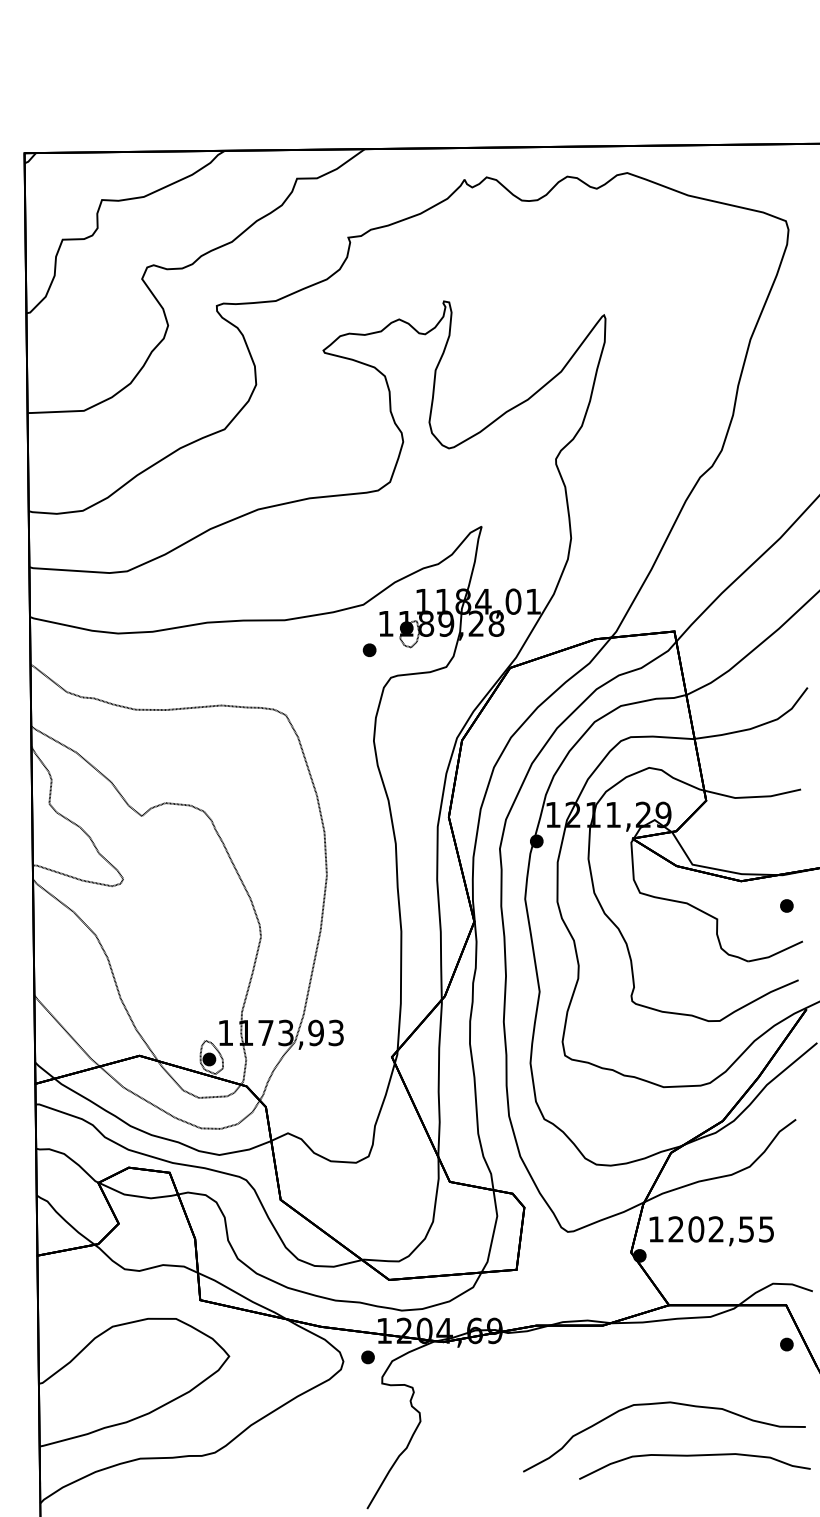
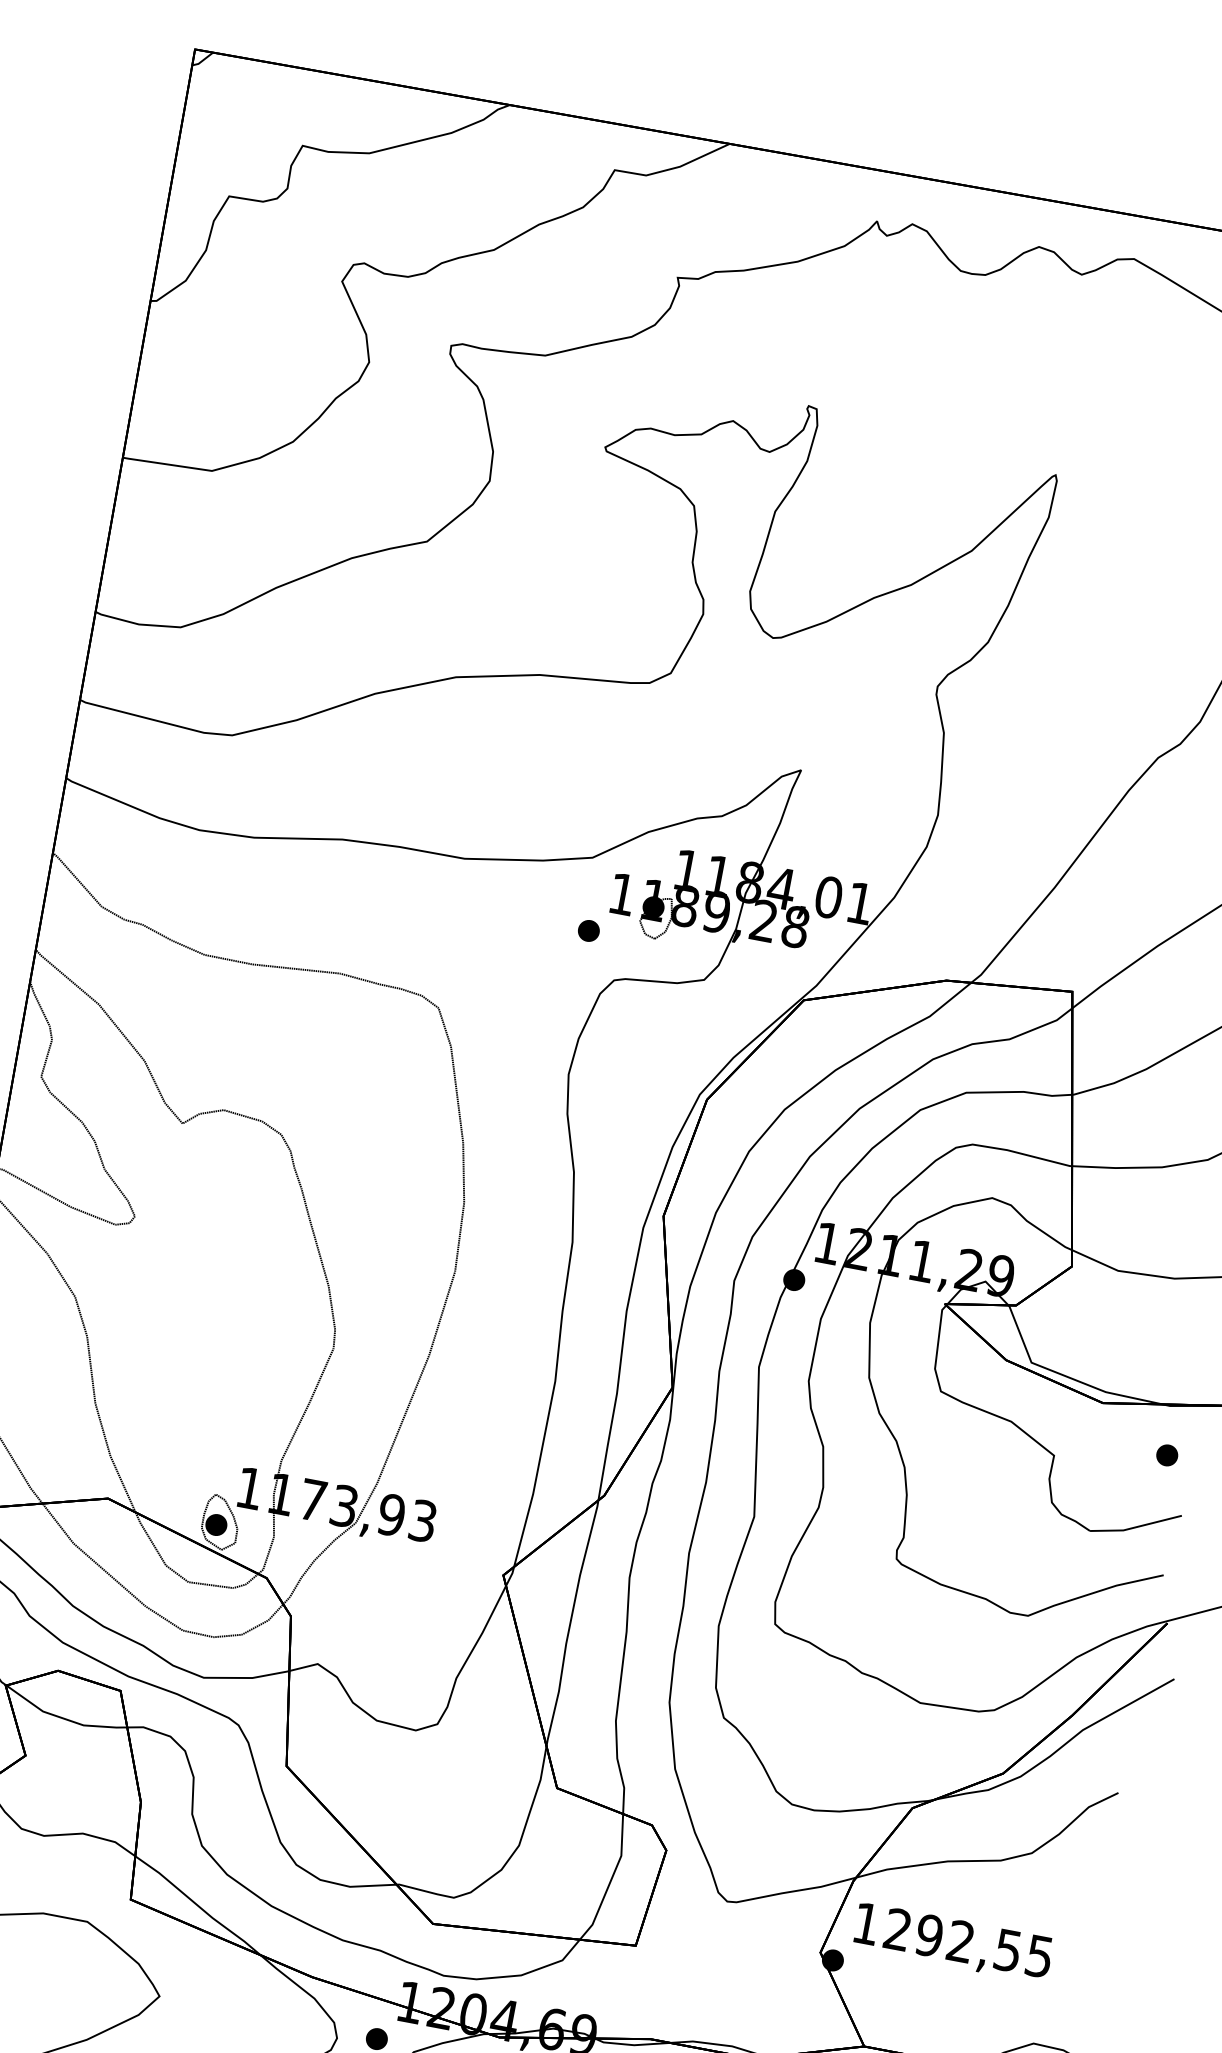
text: (696, 1229) -> (929, 1935), 1202,55 -> 1292,55

